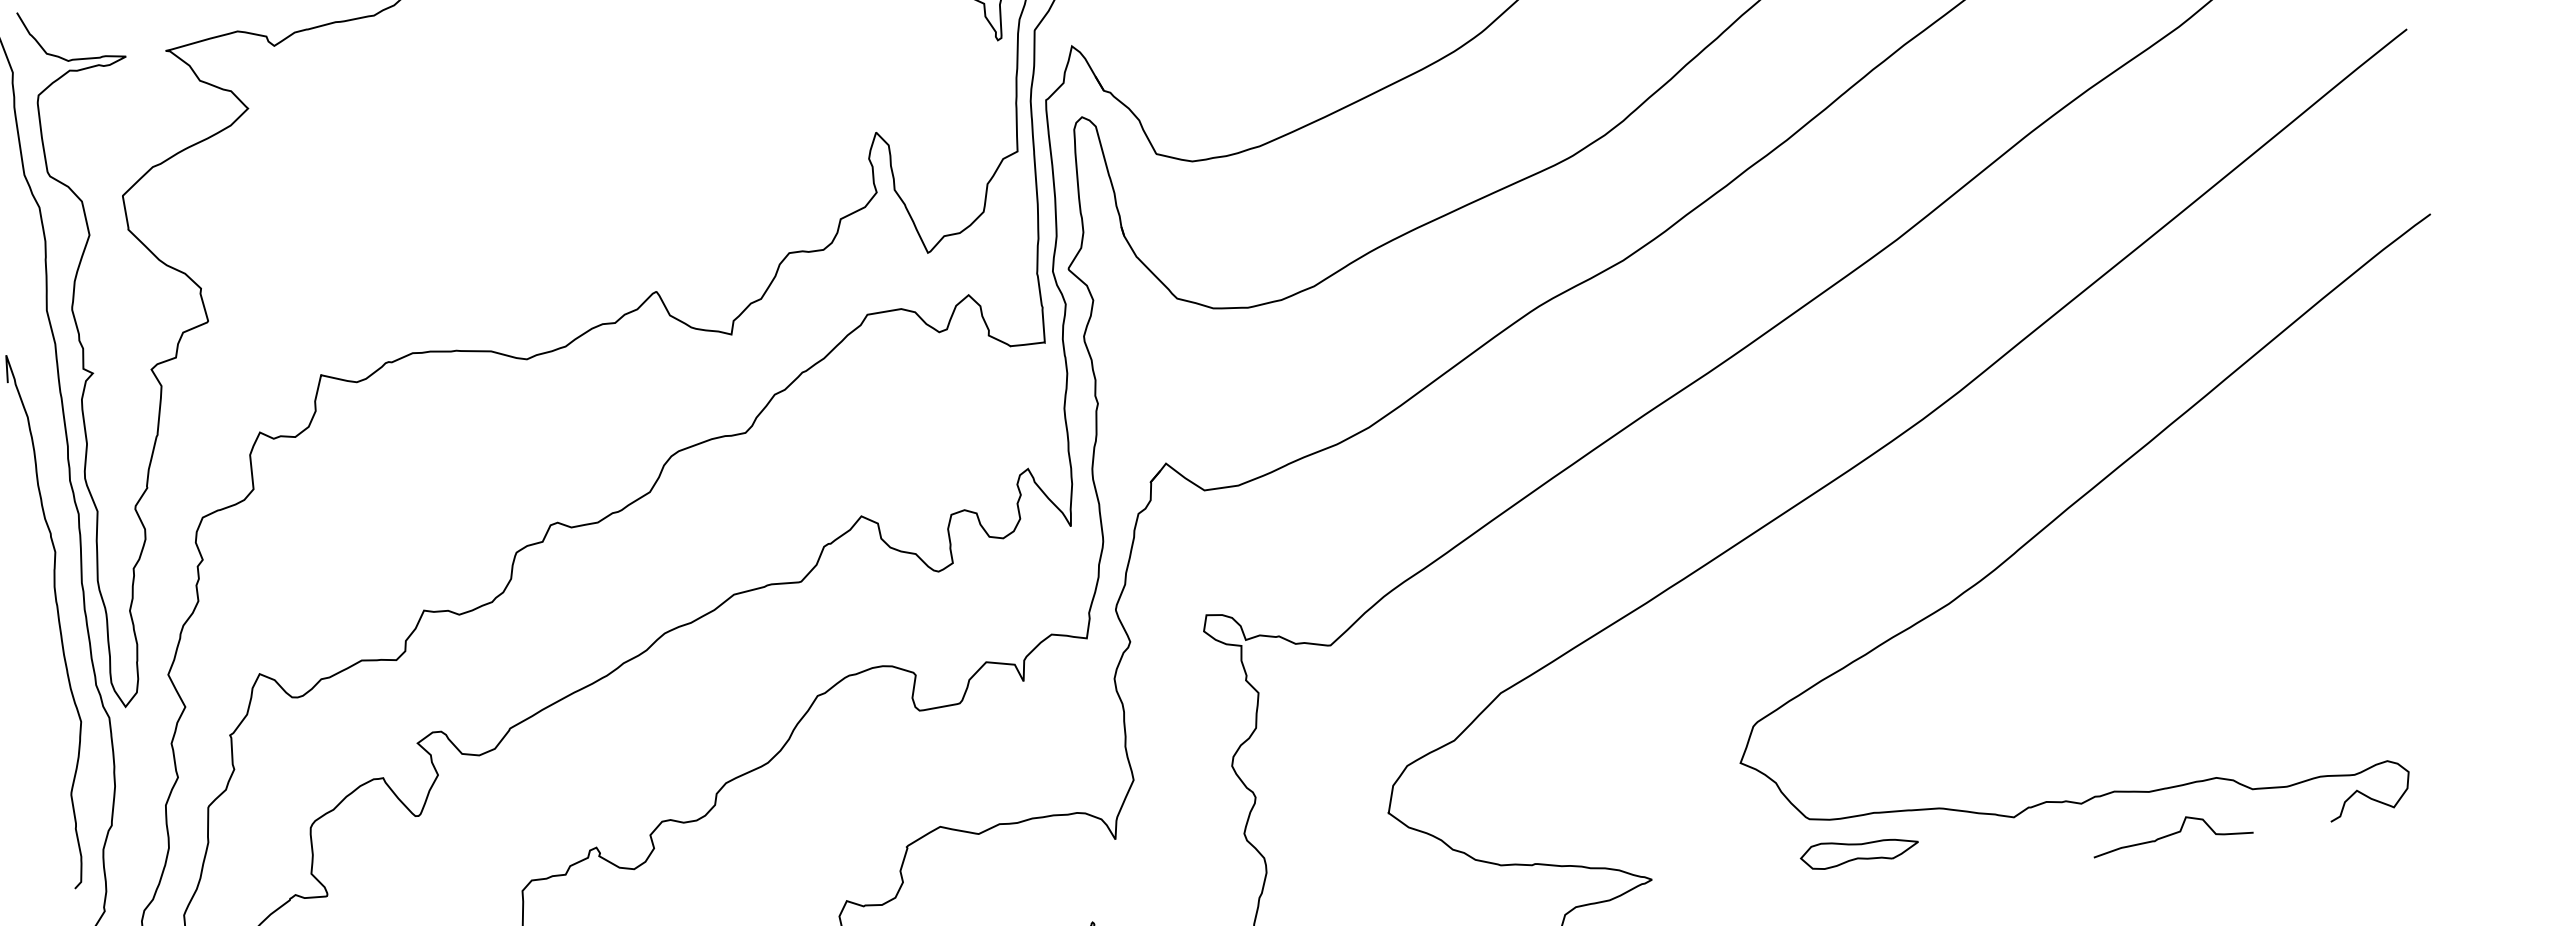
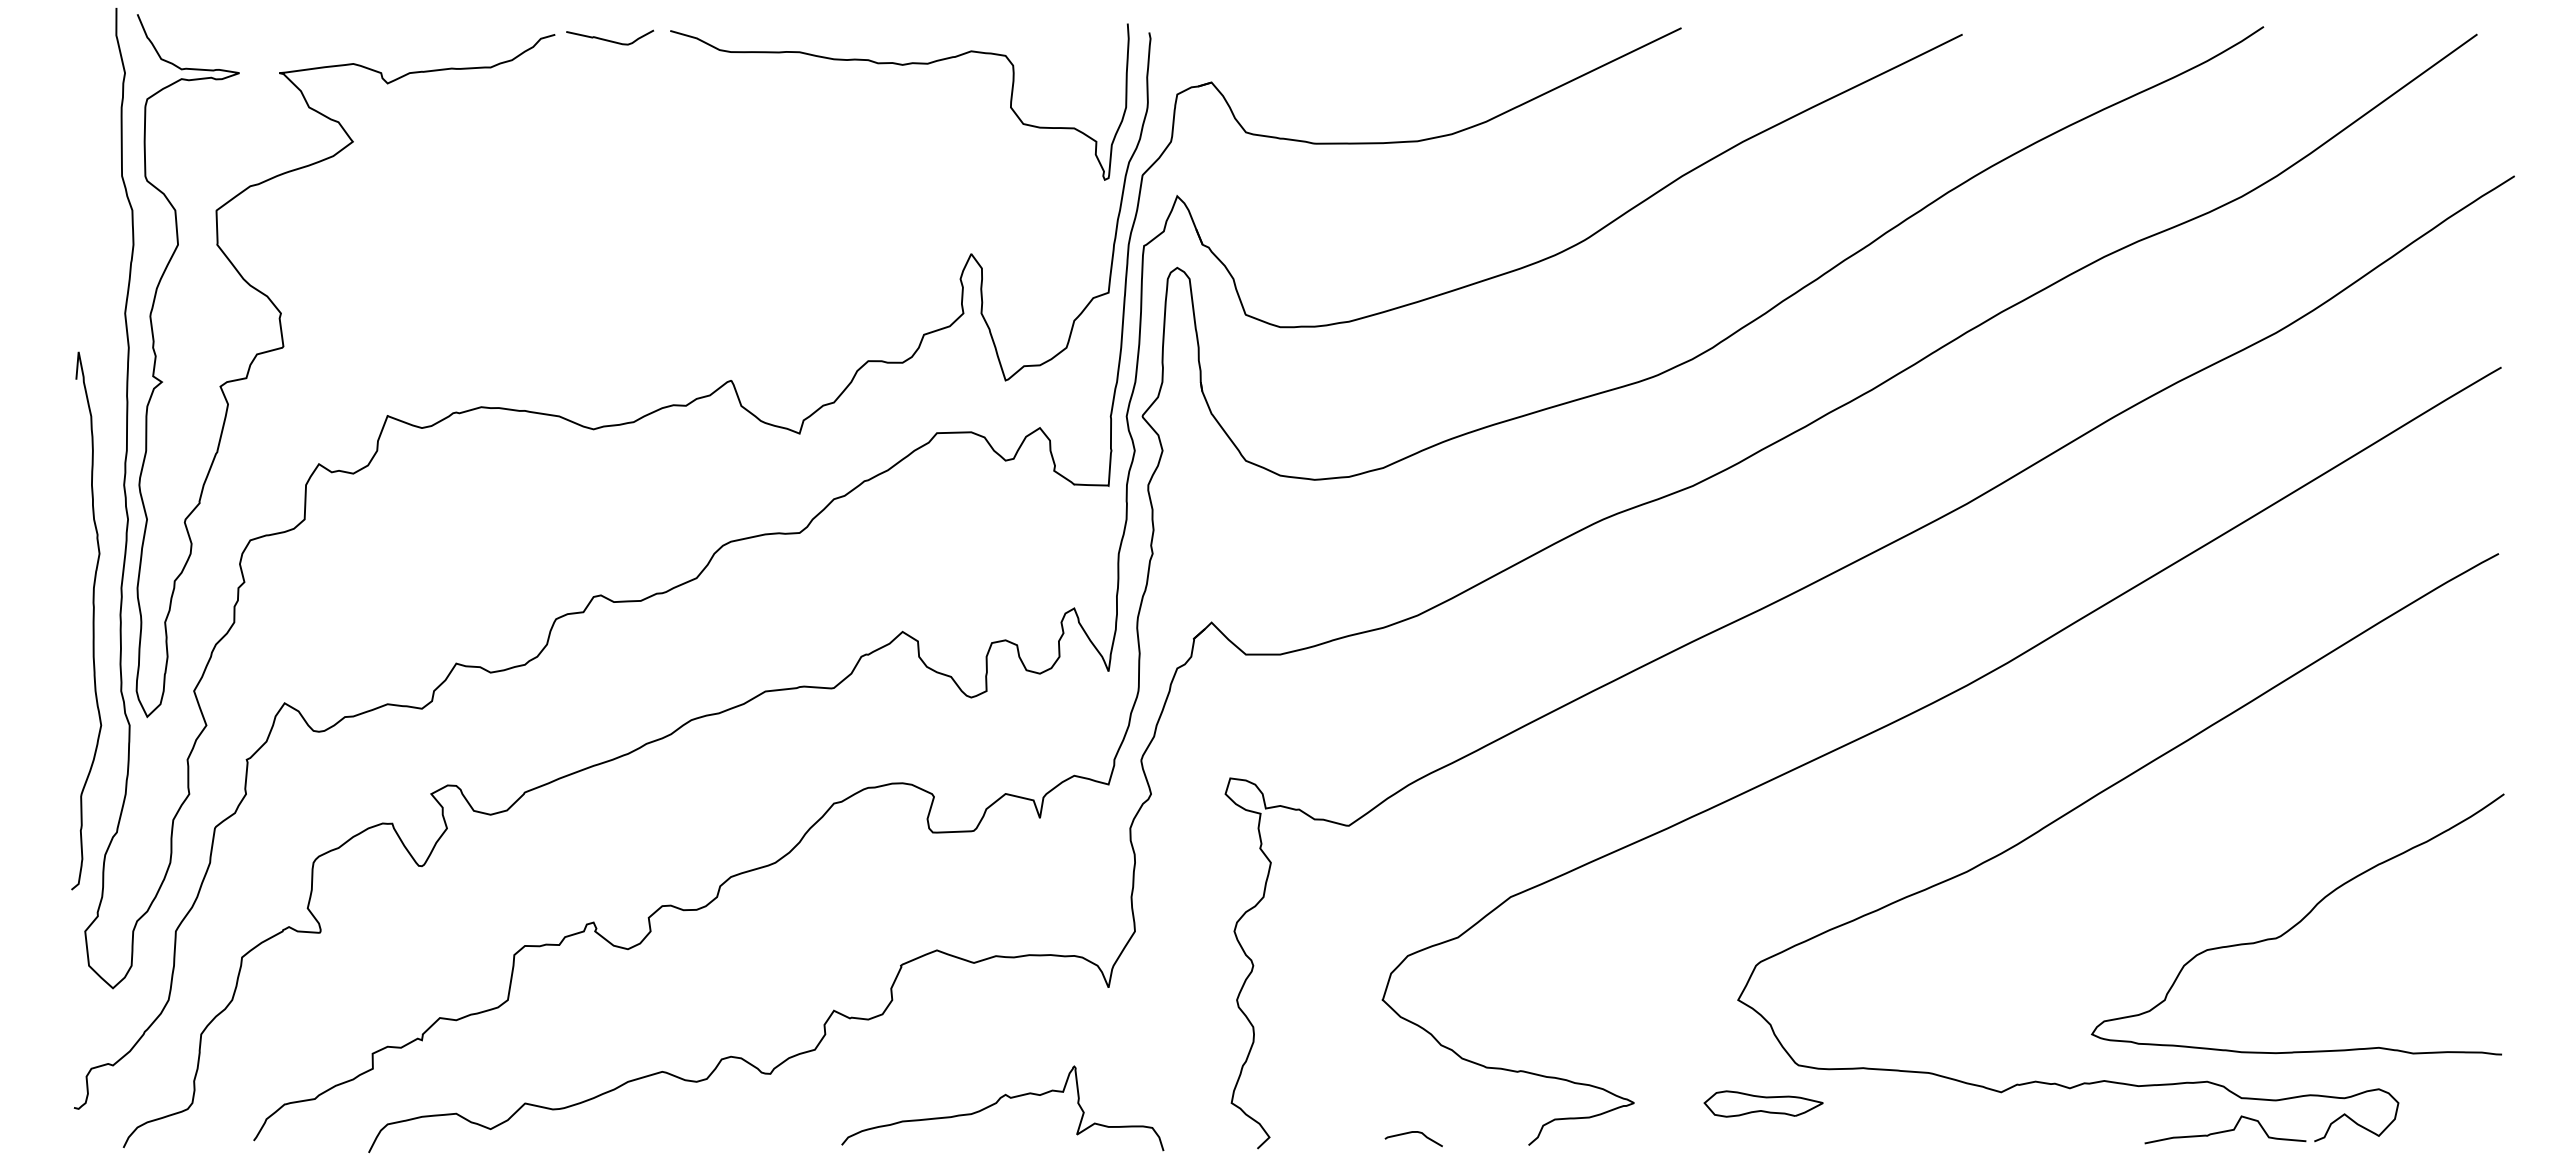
curve: (2283, 609) -> (2297, 924), added
curve: (2172, 833) -> (2225, 1130), moved
part: (1859, 850) -> (1763, 1103), moved

